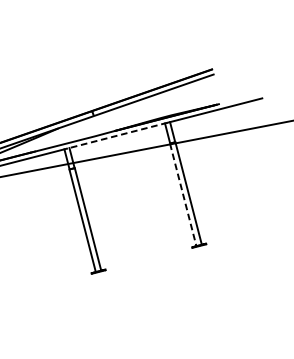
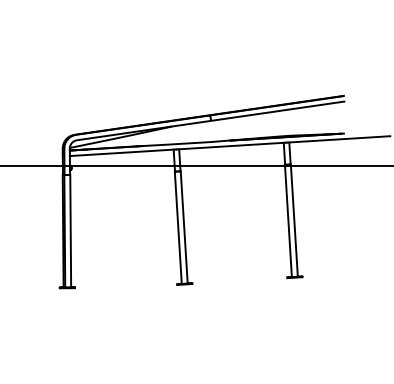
line: (117, 136) -> (231, 146), dashed -> solid
line: (183, 195) -> (288, 221), dashed -> solid

